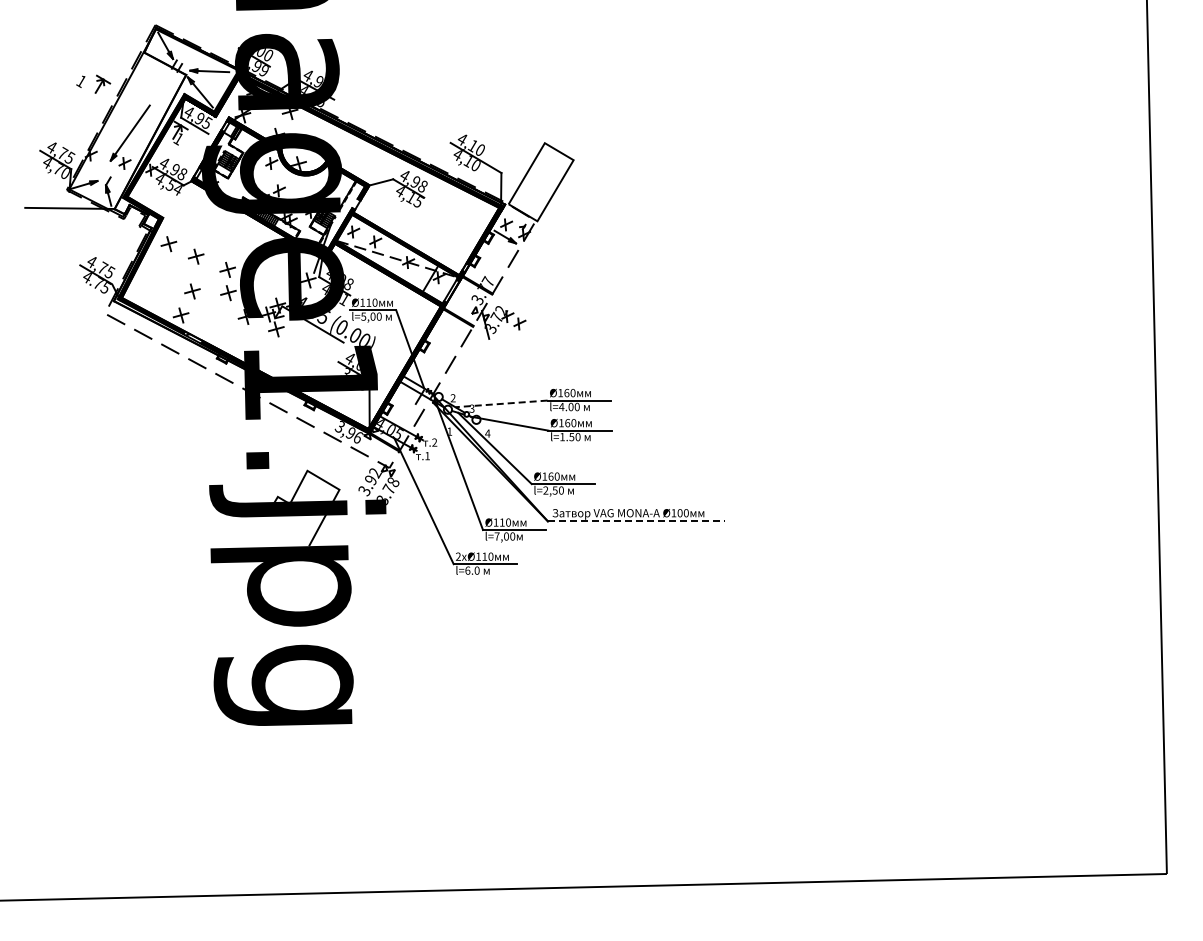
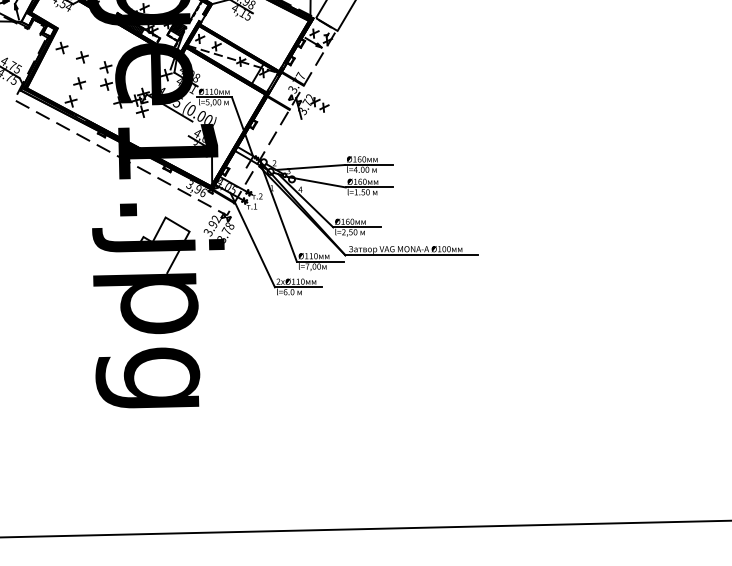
line: (501, 403) -> (310, 167), dashed -> solid
line: (636, 521) -> (411, 255), dashed -> solid

